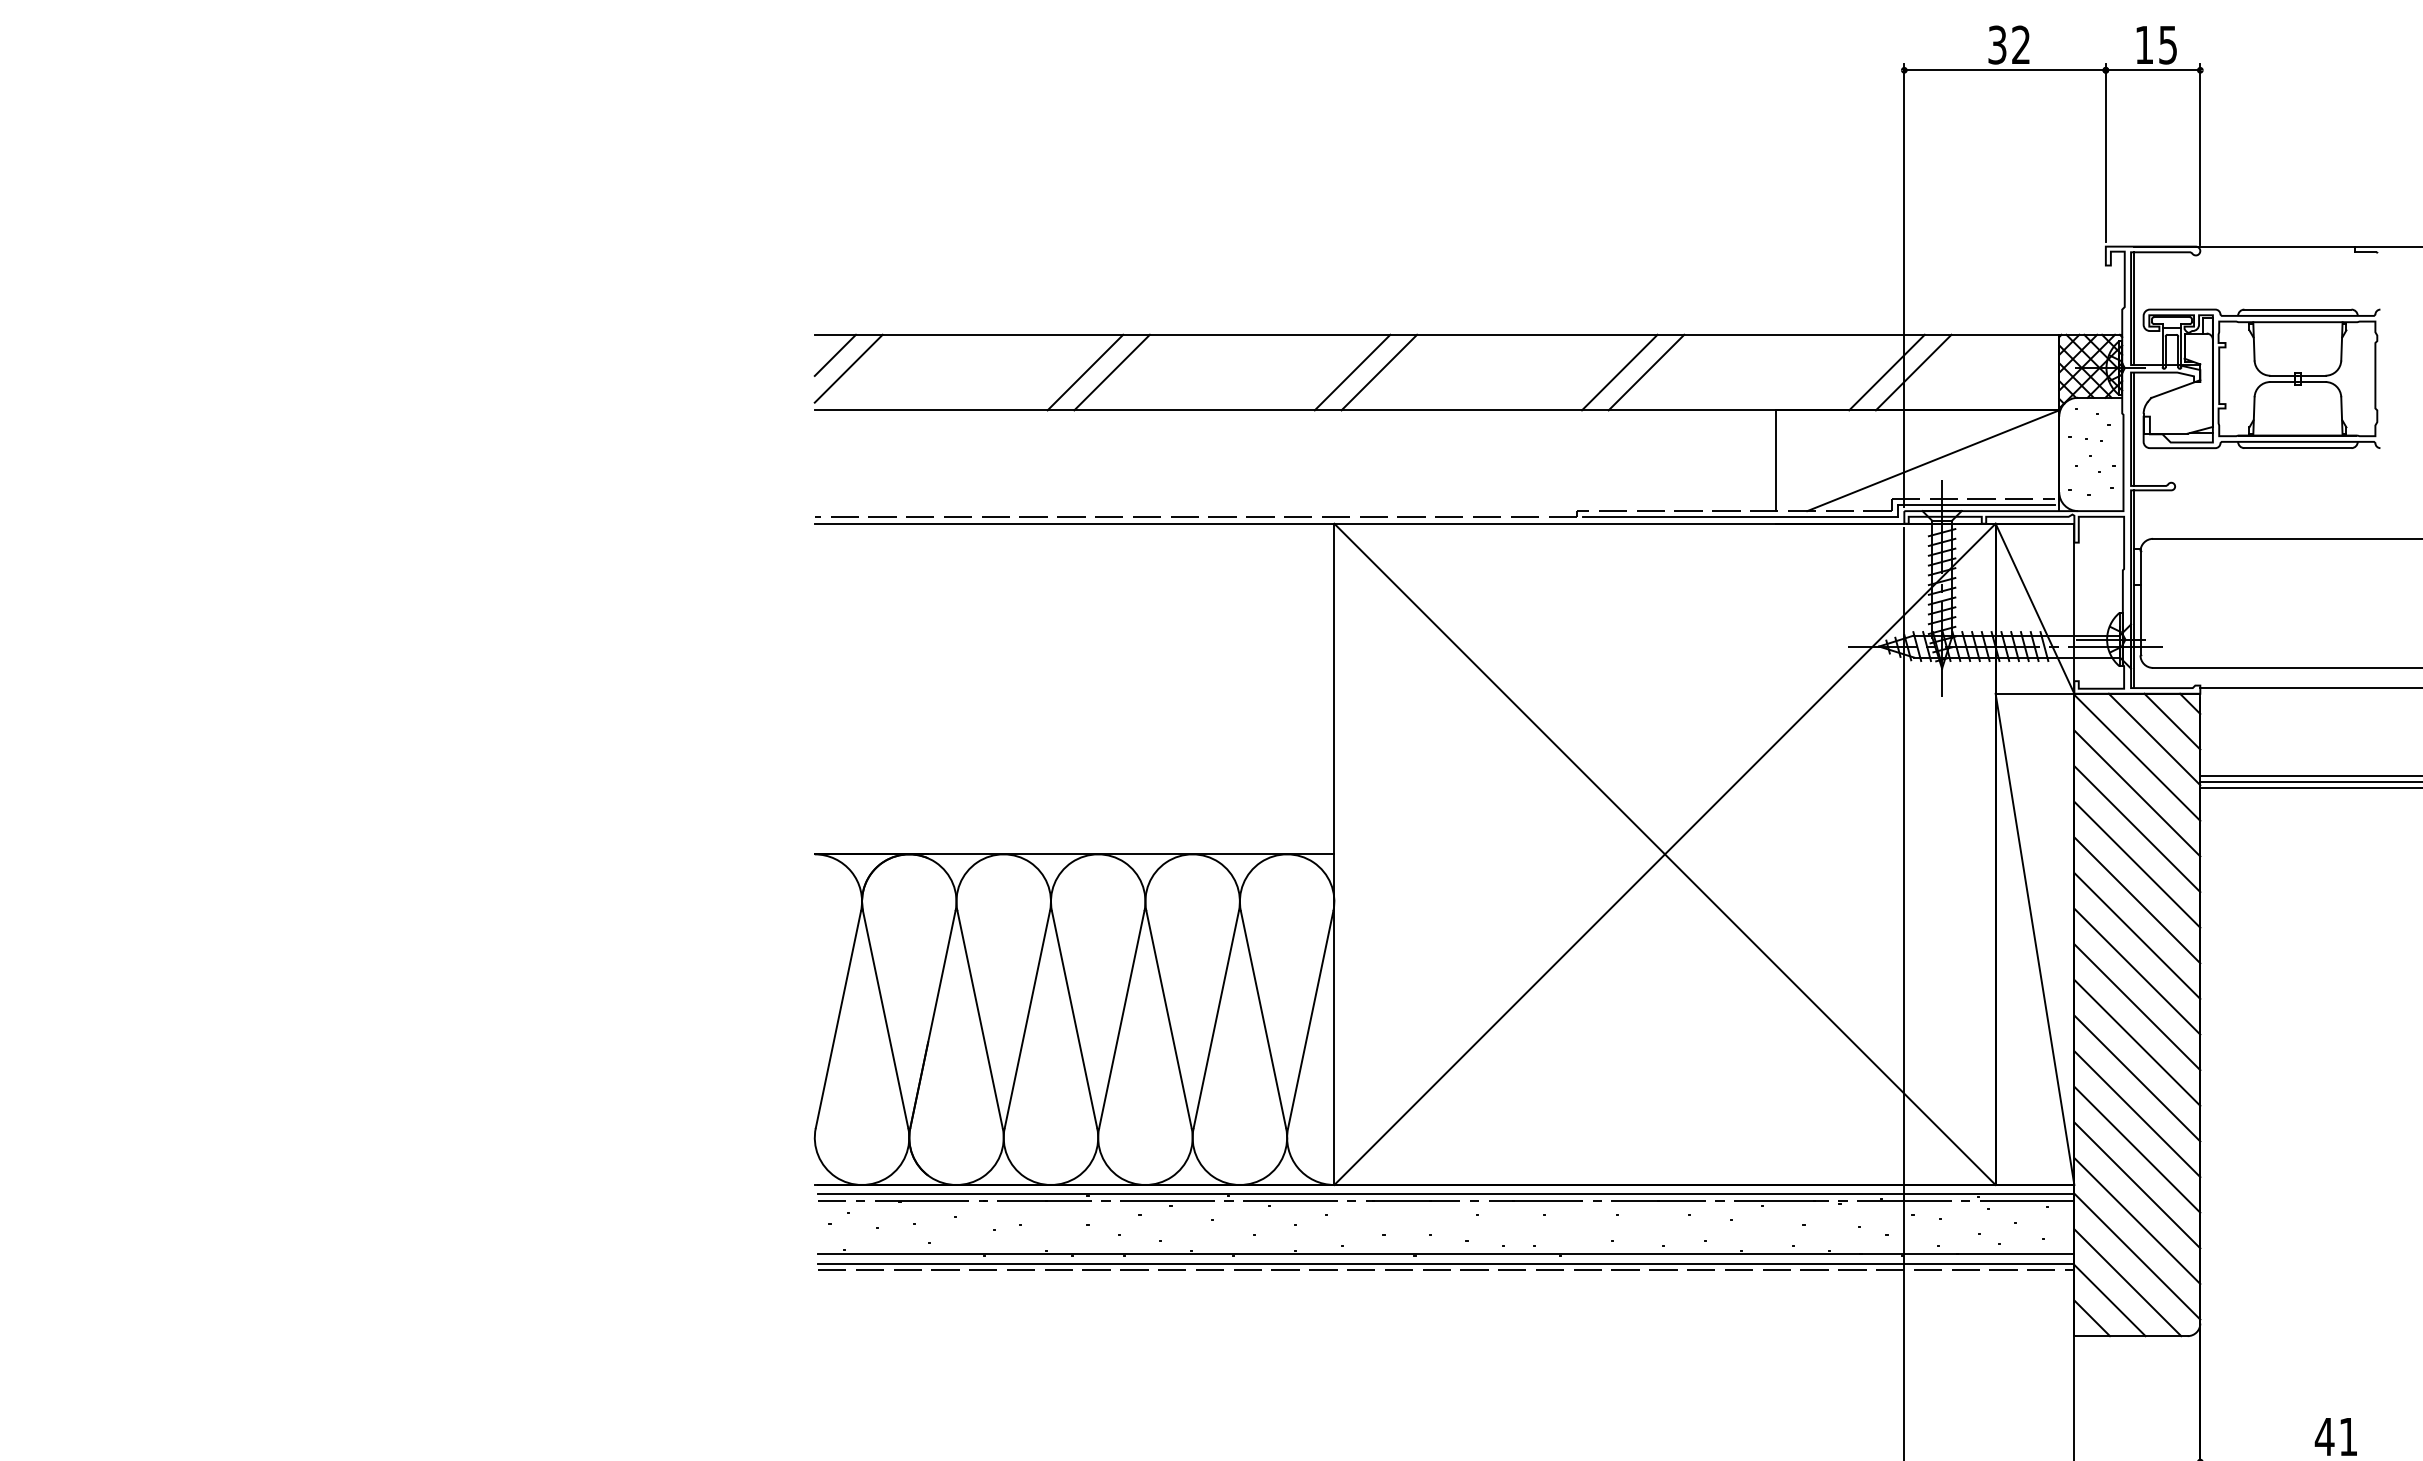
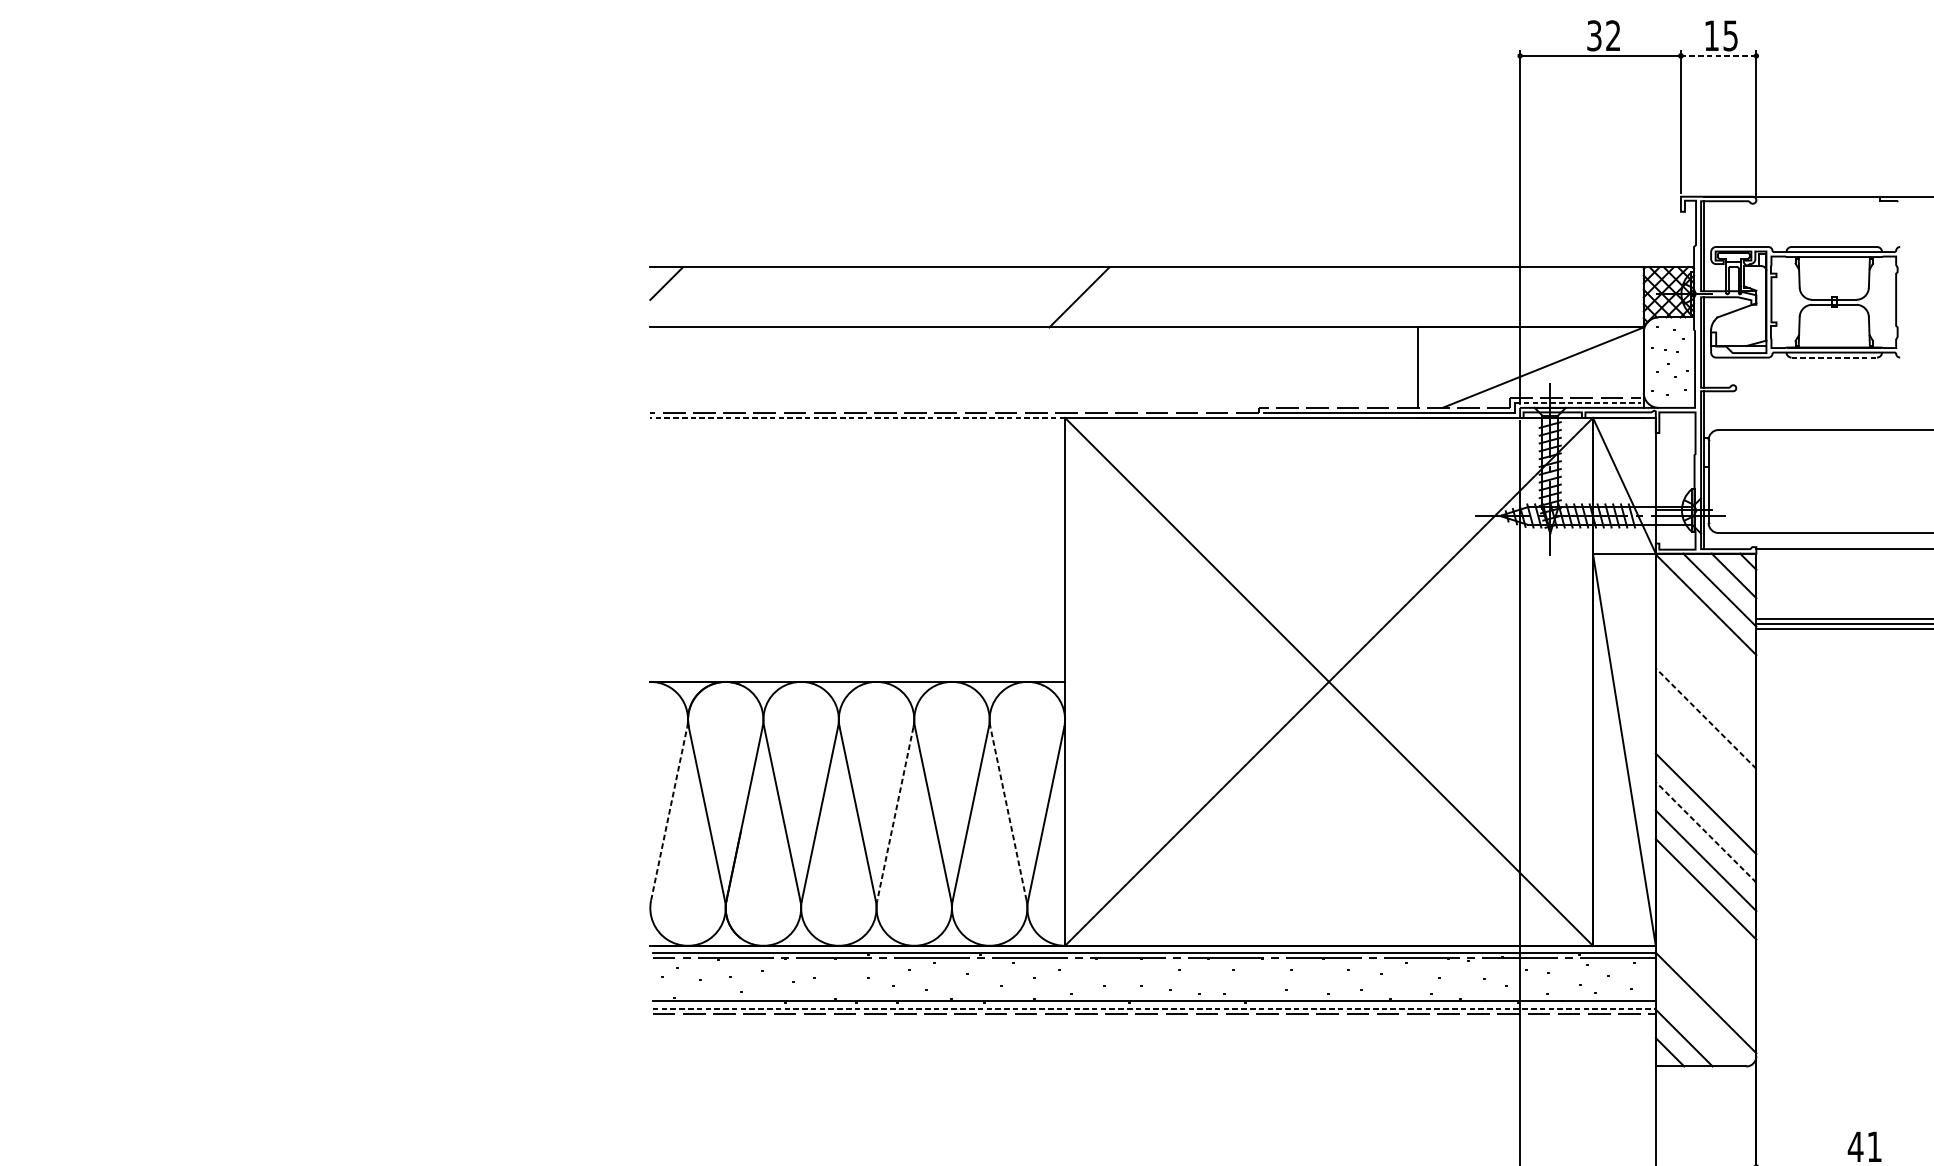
line: (2152, 70) -> (1718, 56), solid -> dashed
line: (848, 368) -> (677, 294), removed
line: (1085, 372) -> (866, 297), removed
line: (1111, 372) -> (887, 297), removed
line: (1379, 372) -> (1101, 297), removed
line: (1619, 372) -> (1292, 297), removed
line: (1646, 372) -> (1314, 297), removed
line: (1886, 372) -> (1505, 297), removed
line: (1913, 372) -> (1527, 297), removed
line: (2297, 448) -> (1833, 357), solid -> dashed
line: (1976, 504) -> (1577, 402), solid -> dashed
line: (1074, 523) -> (857, 417), solid -> dashed
line: (2137, 793) -> (1706, 633), removed
line: (2137, 829) -> (1706, 662), removed
line: (2137, 864) -> (1706, 689), removed
line: (2136, 899) -> (1705, 717), solid -> dashed
line: (2137, 935) -> (1706, 746), removed
line: (2137, 971) -> (1706, 775), removed
line: (838, 1019) -> (669, 813), solid -> dashed
line: (1121, 1019) -> (895, 813), solid -> dashed
line: (1263, 1019) -> (1008, 813), solid -> dashed
line: (2136, 1042) -> (1705, 832), solid -> dashed
line: (2137, 1149) -> (1706, 917), removed
line: (2137, 1185) -> (1706, 946), removed
line: (2137, 1221) -> (1706, 974), removed
line: (1446, 1263) -> (1154, 1008), solid -> dashed
line: (2127, 1282) -> (1698, 1023), removed

